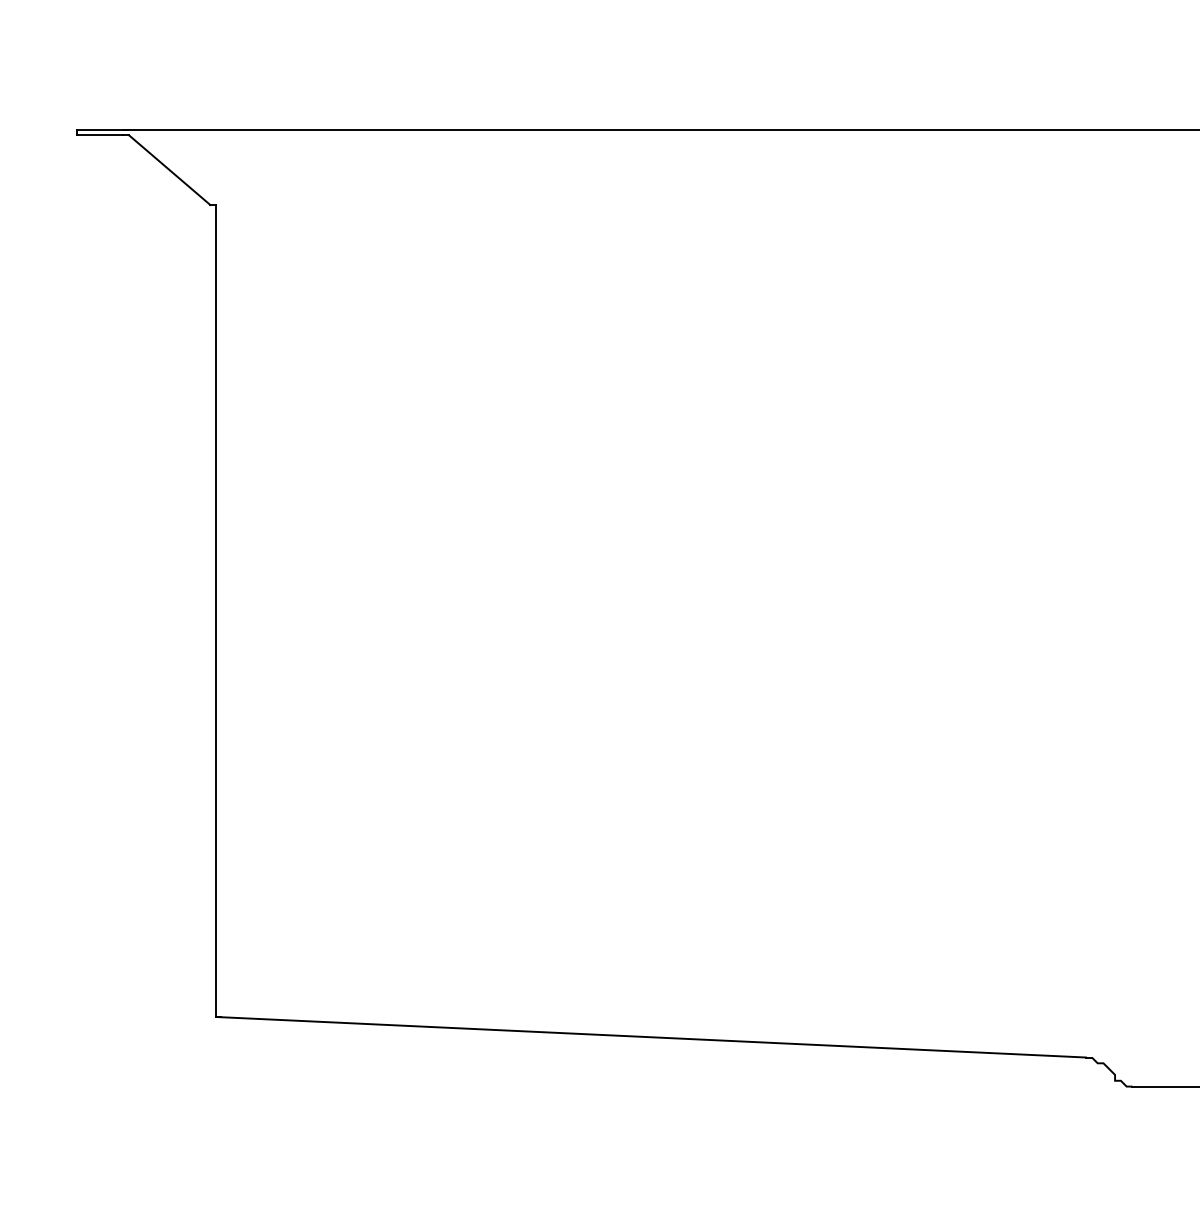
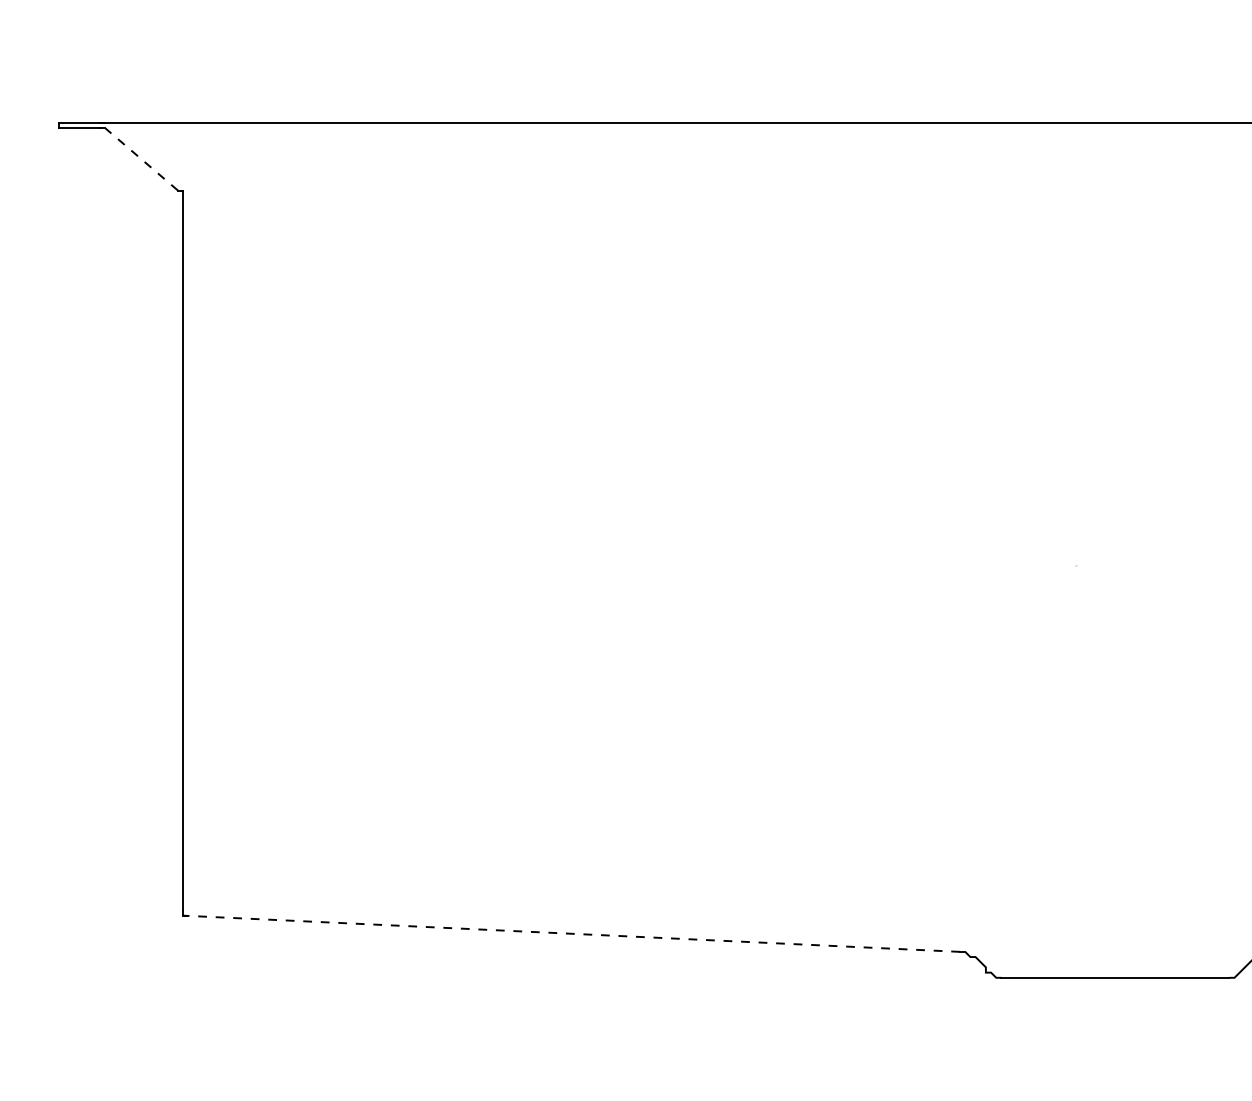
line: (169, 170) -> (141, 159), solid -> dashed
line: (651, 1036) -> (571, 933), solid -> dashed

